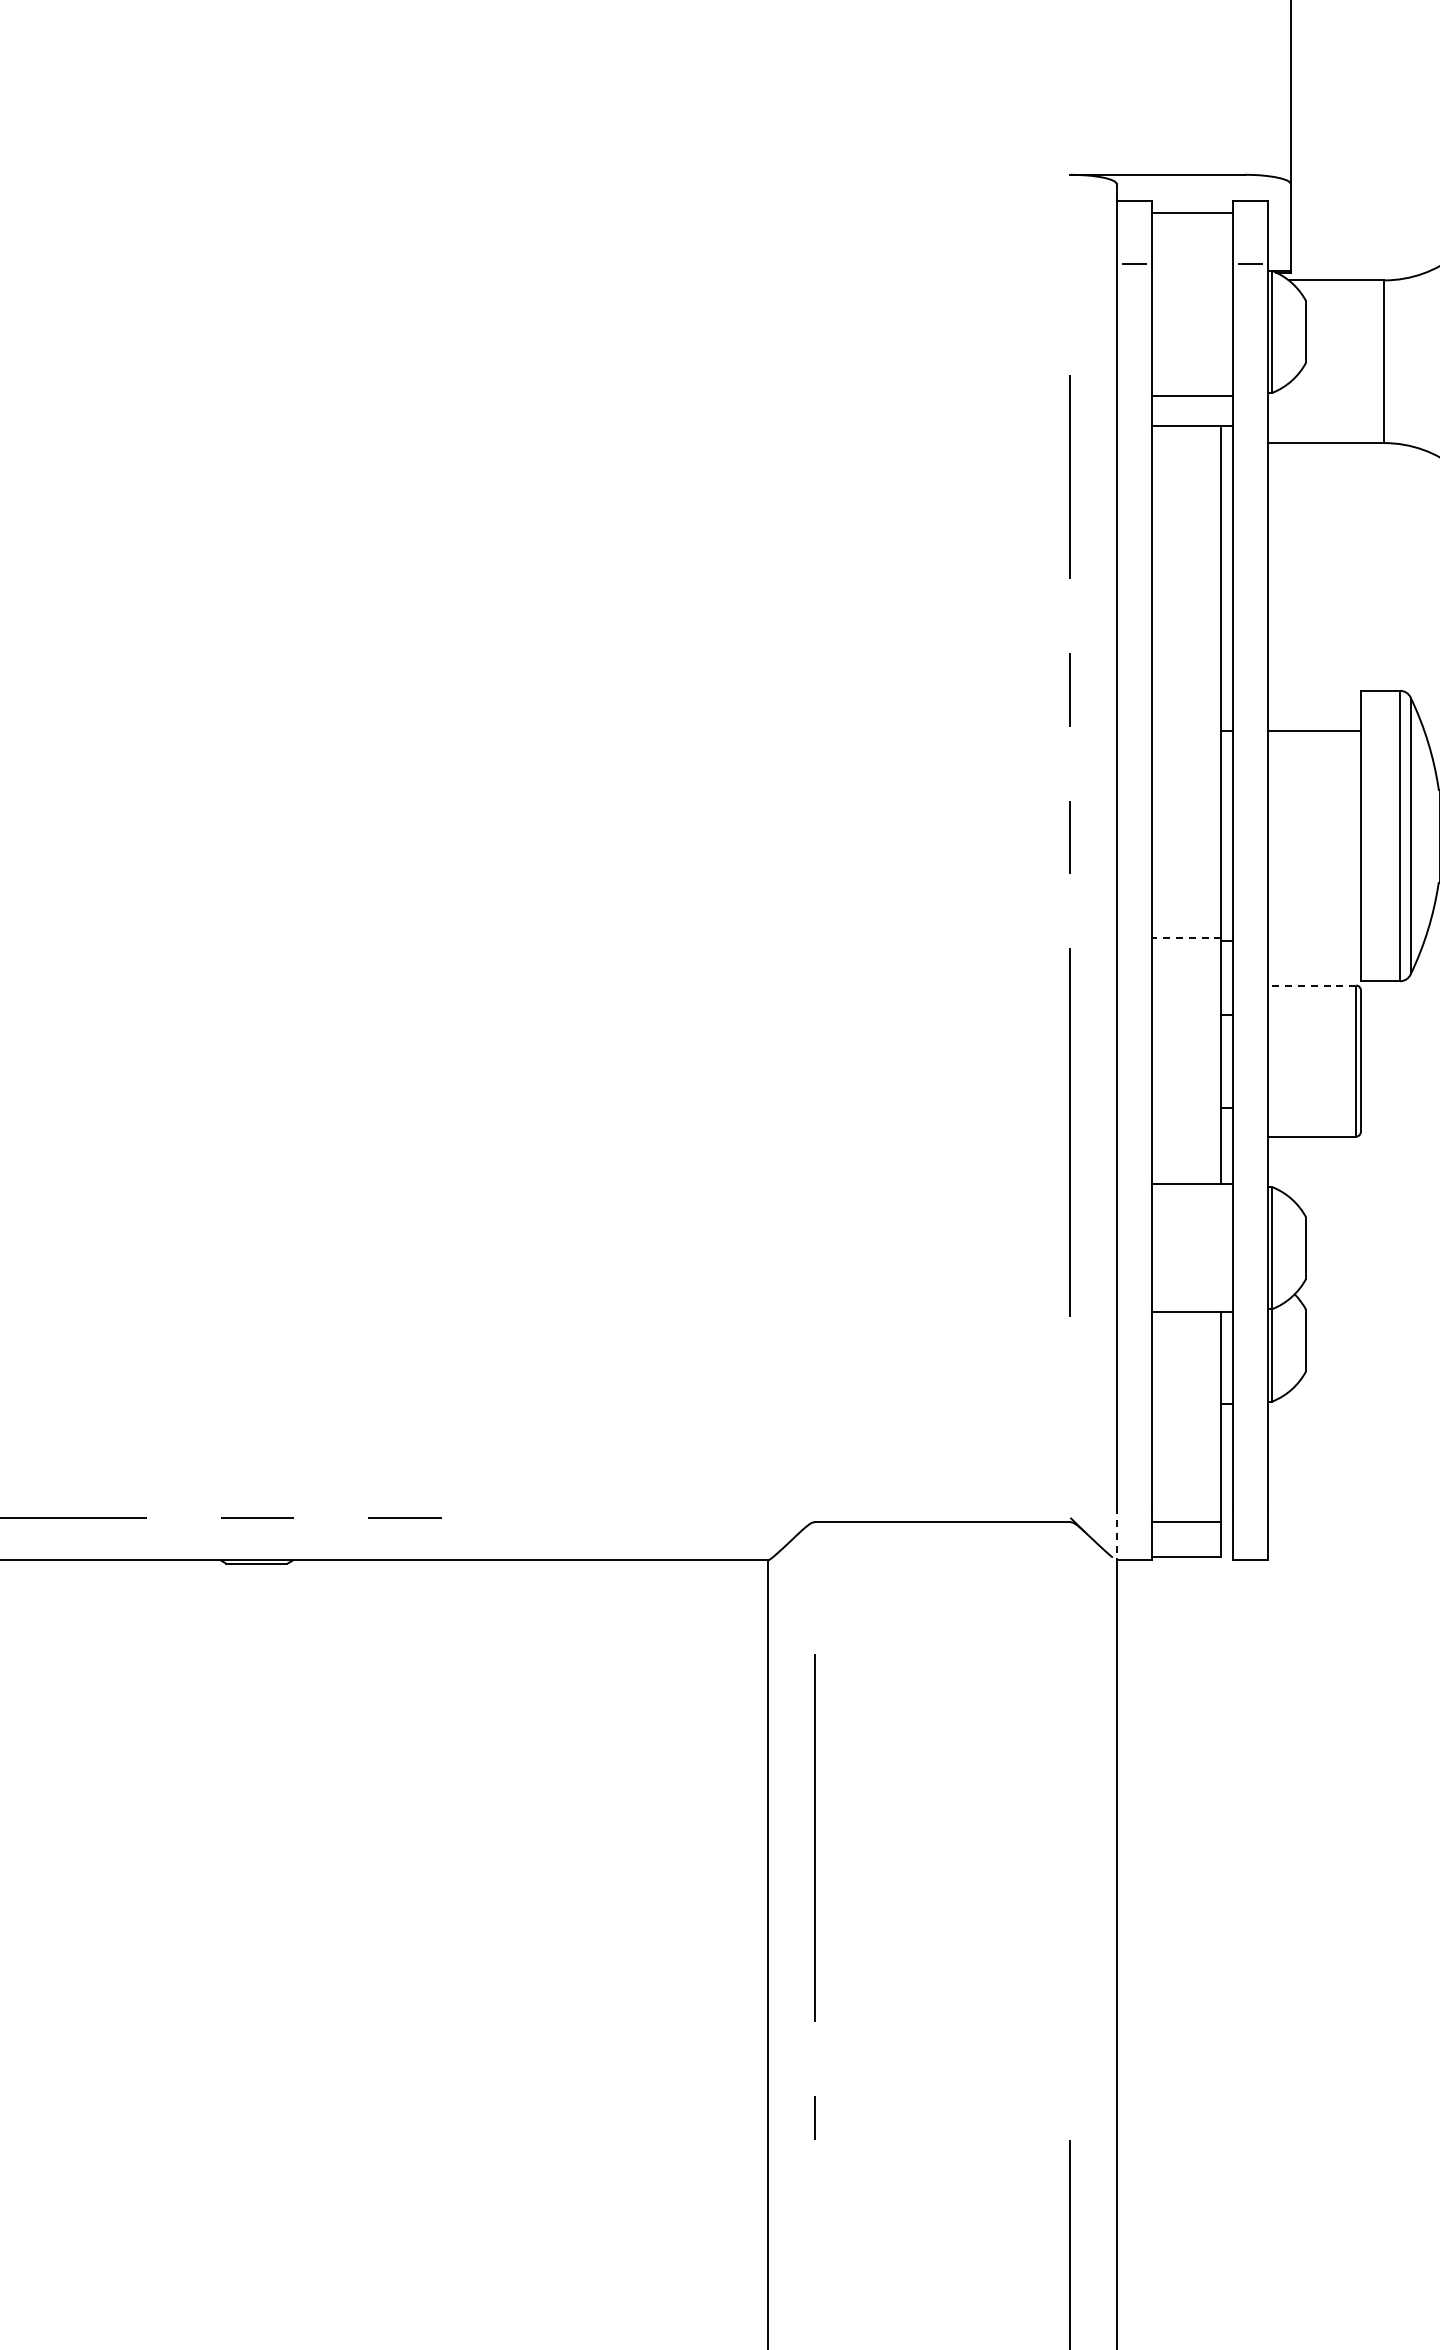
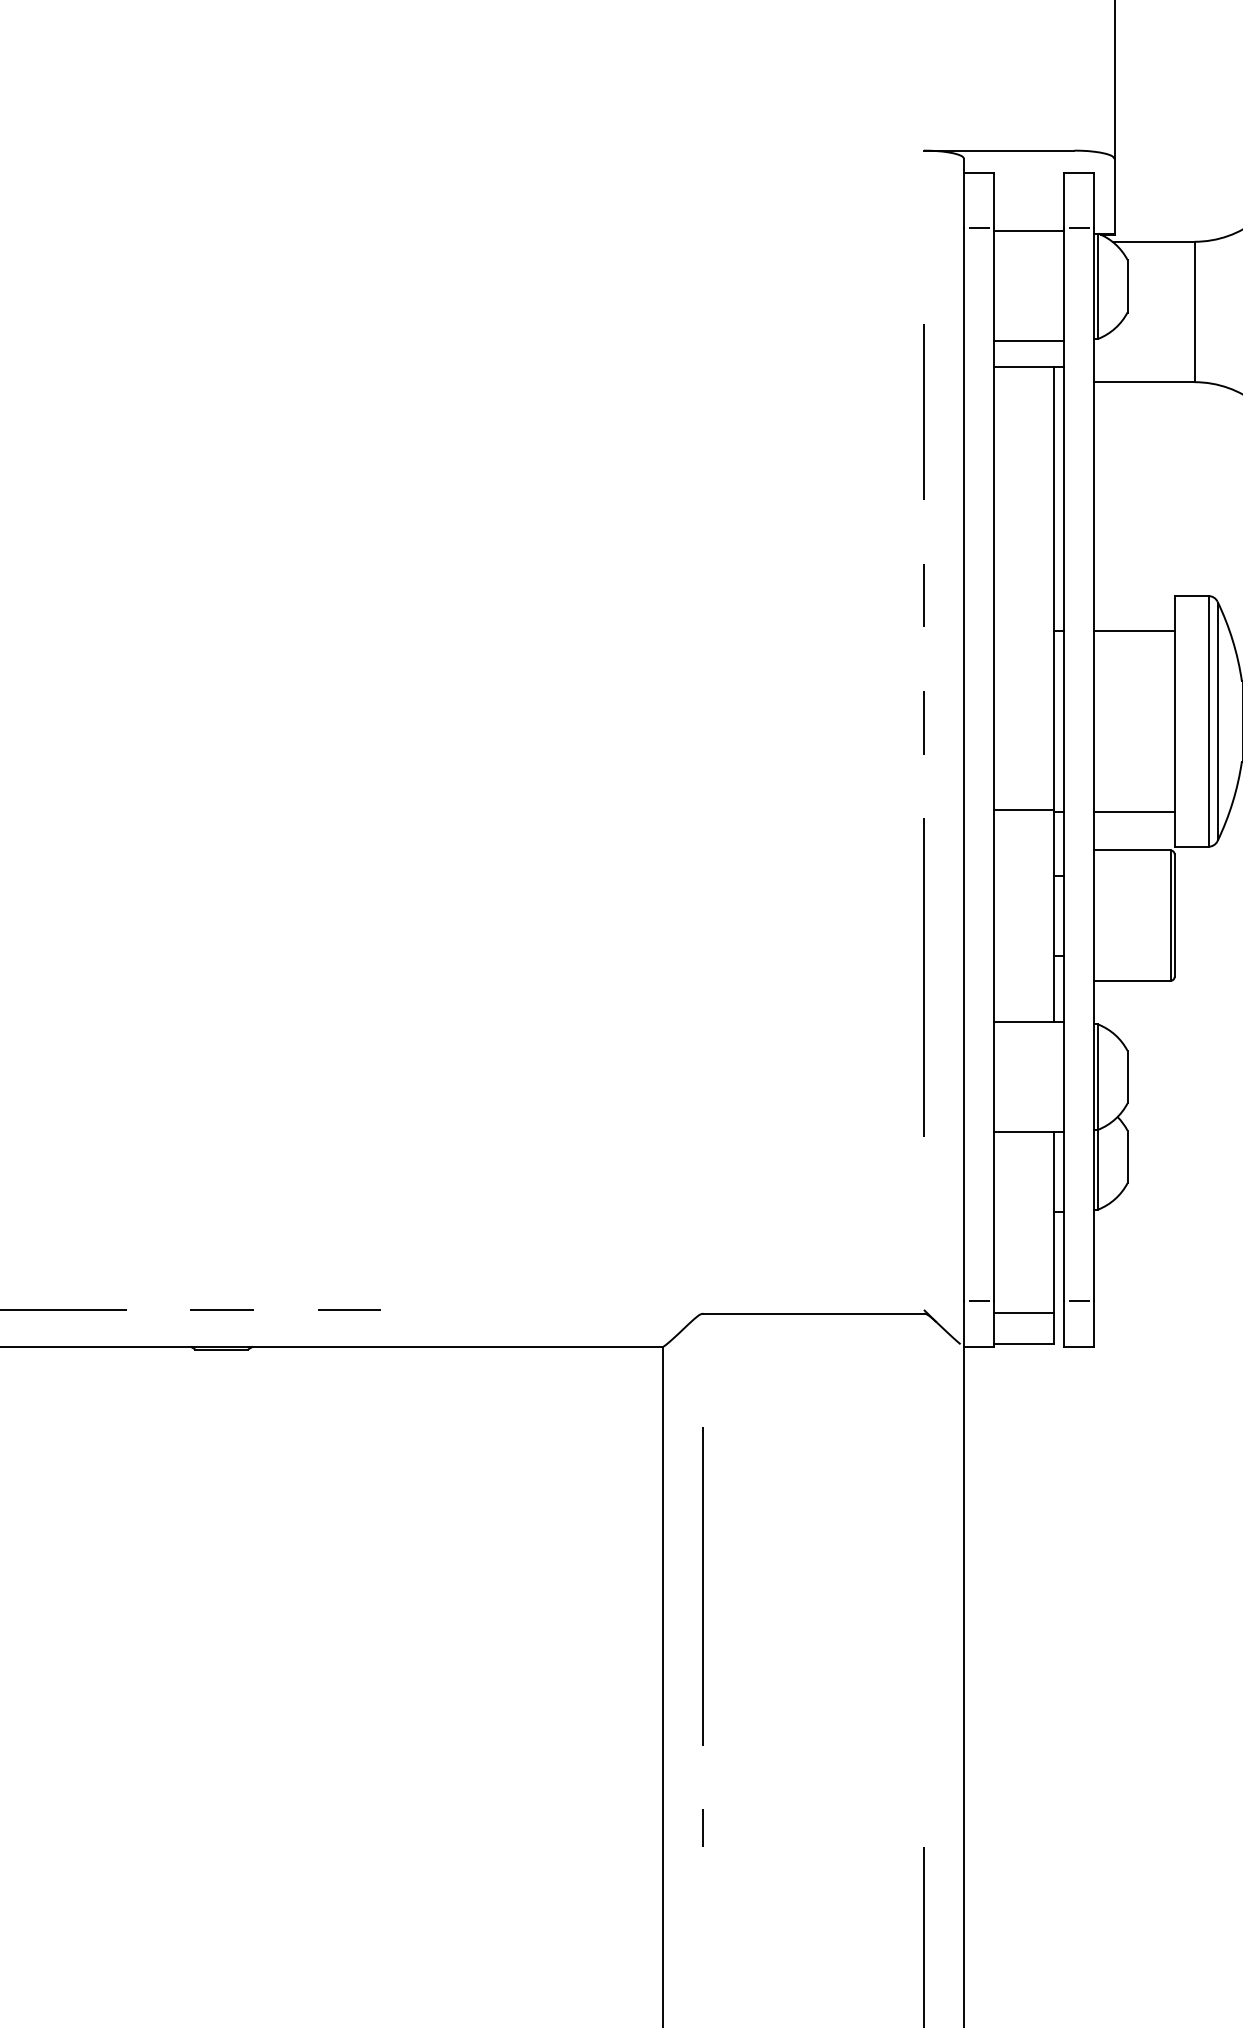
line: (1192, 213) -> (1029, 231), moved
line: (1186, 938) -> (1024, 809), dashed -> solid
line: (1313, 940) -> (1133, 811), added
line: (1311, 985) -> (1132, 850), dashed -> solid
line: (1134, 1507) -> (979, 1301), added
line: (1250, 1507) -> (1079, 1301), added
line: (1116, 1534) -> (963, 1324), dashed -> solid

